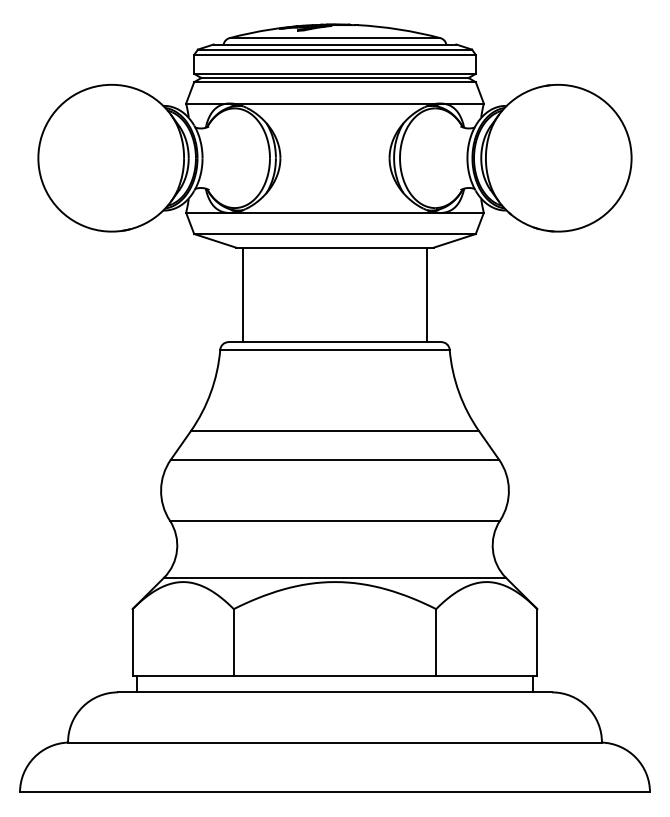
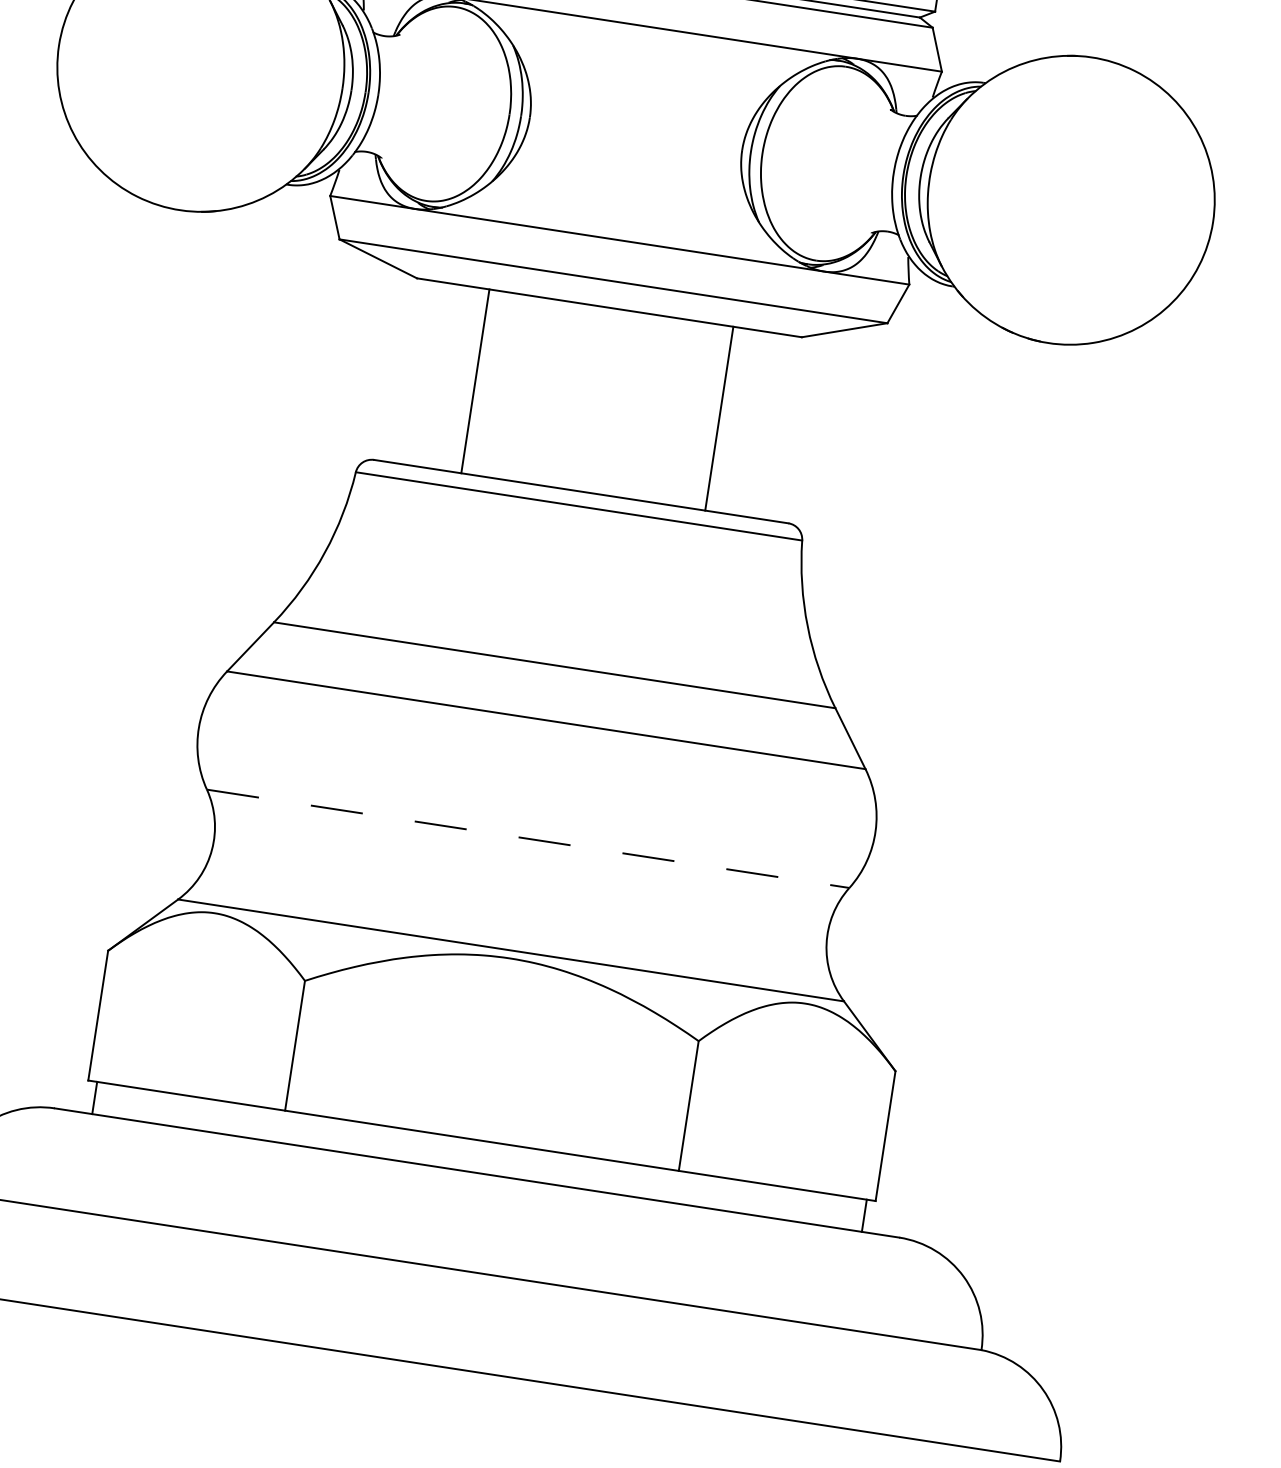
line: (243, 294) -> (475, 380), moved
line: (426, 294) -> (719, 417), moved
line: (335, 520) -> (529, 838), solid -> dashed

